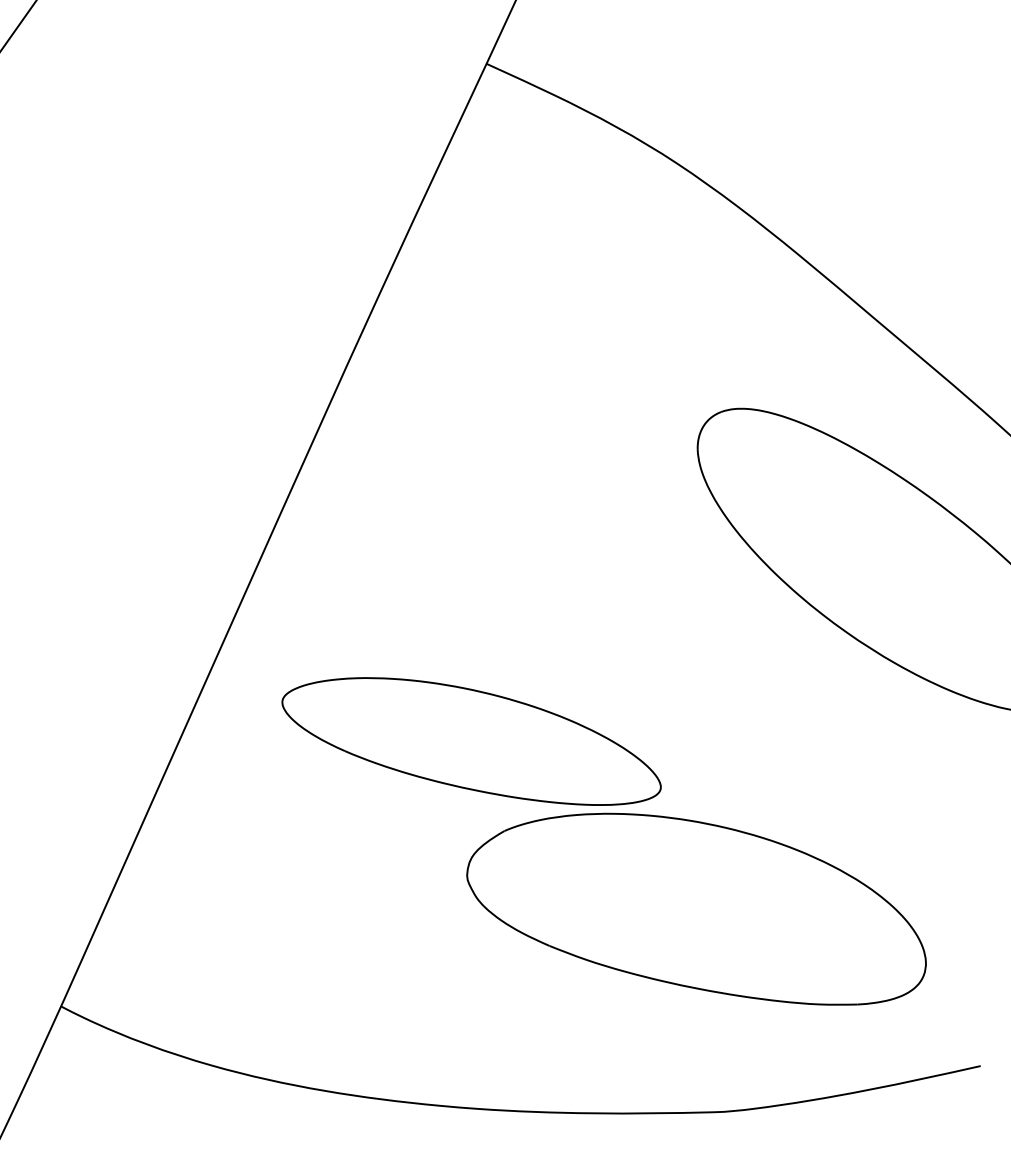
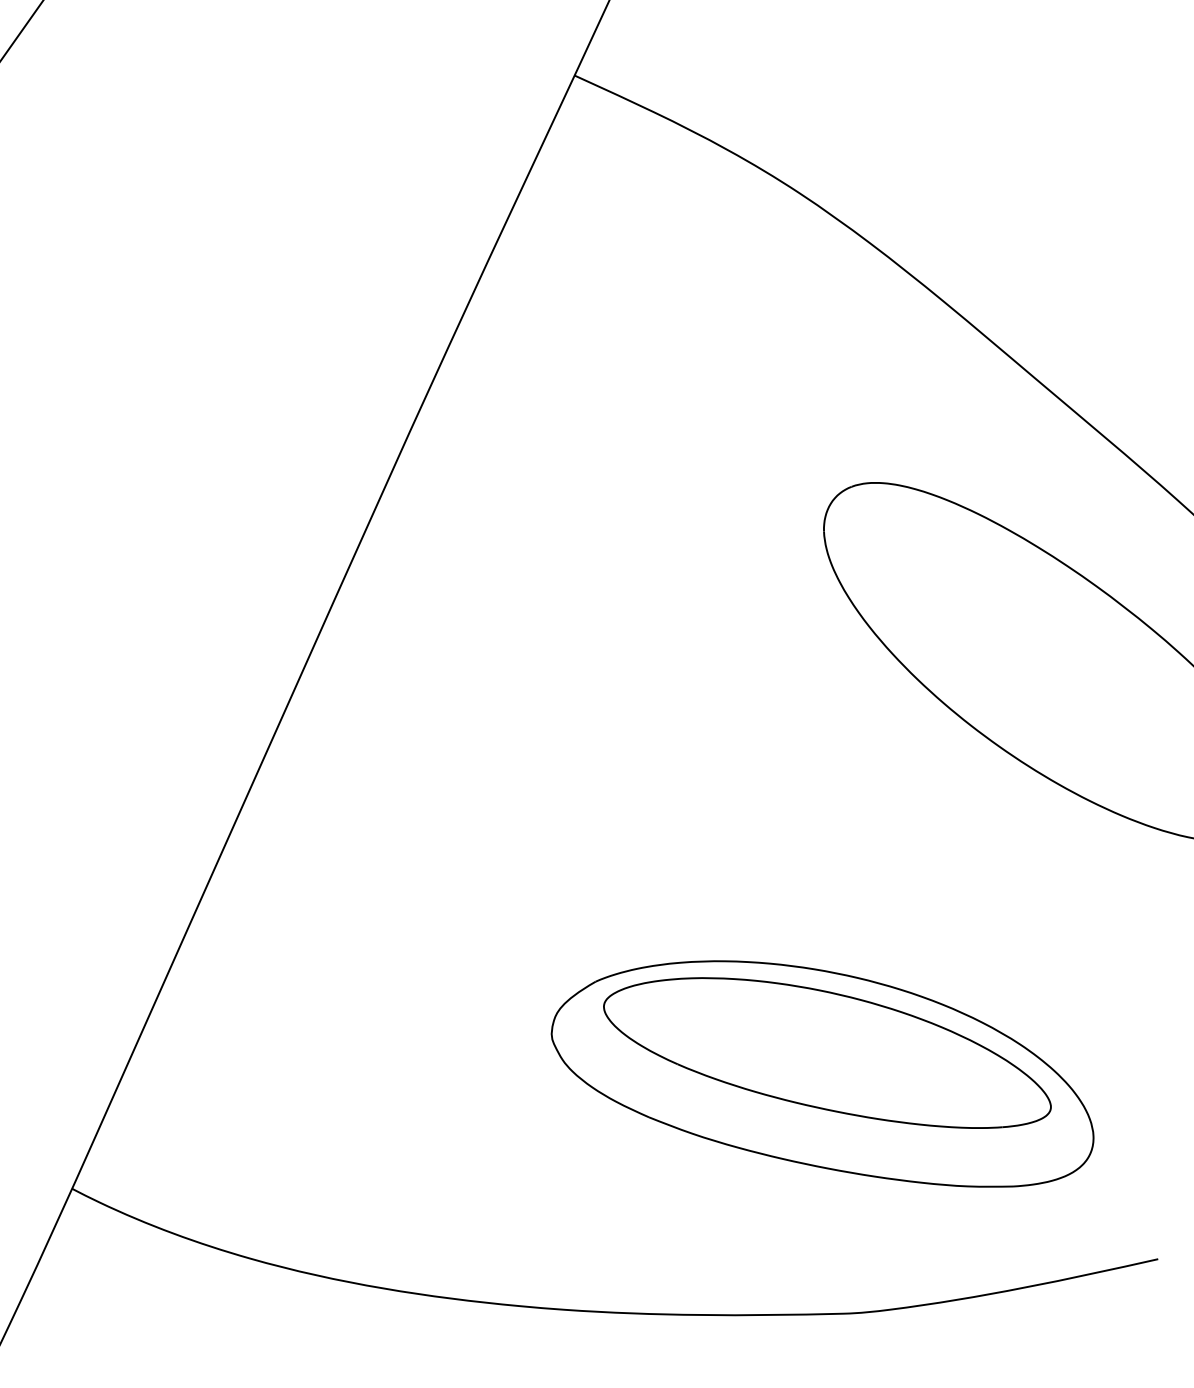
part: (471, 741) -> (827, 1053), moved

